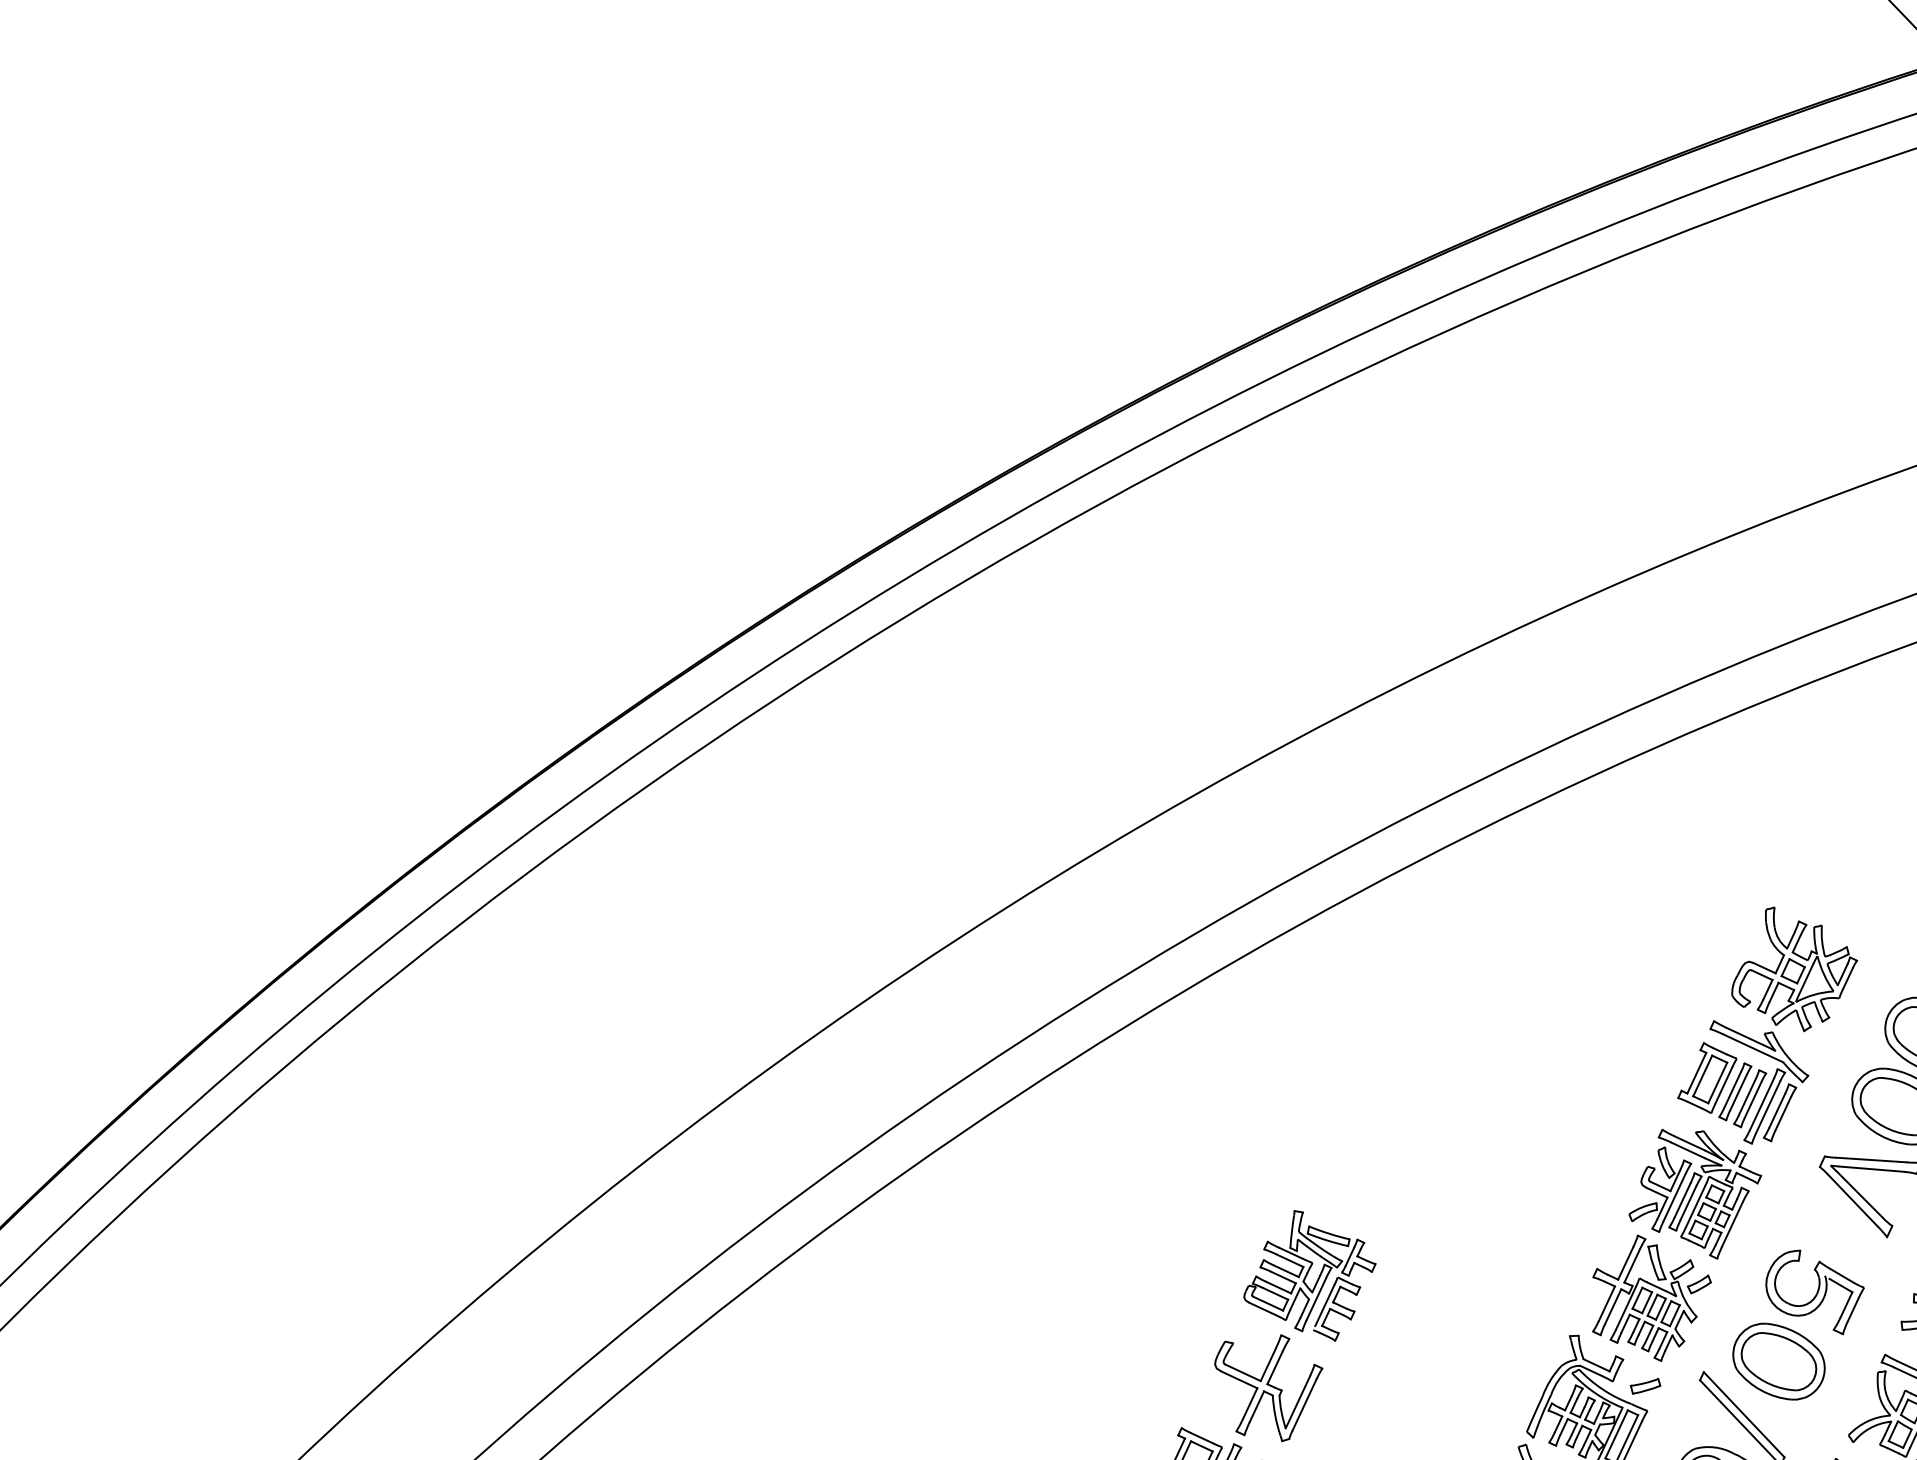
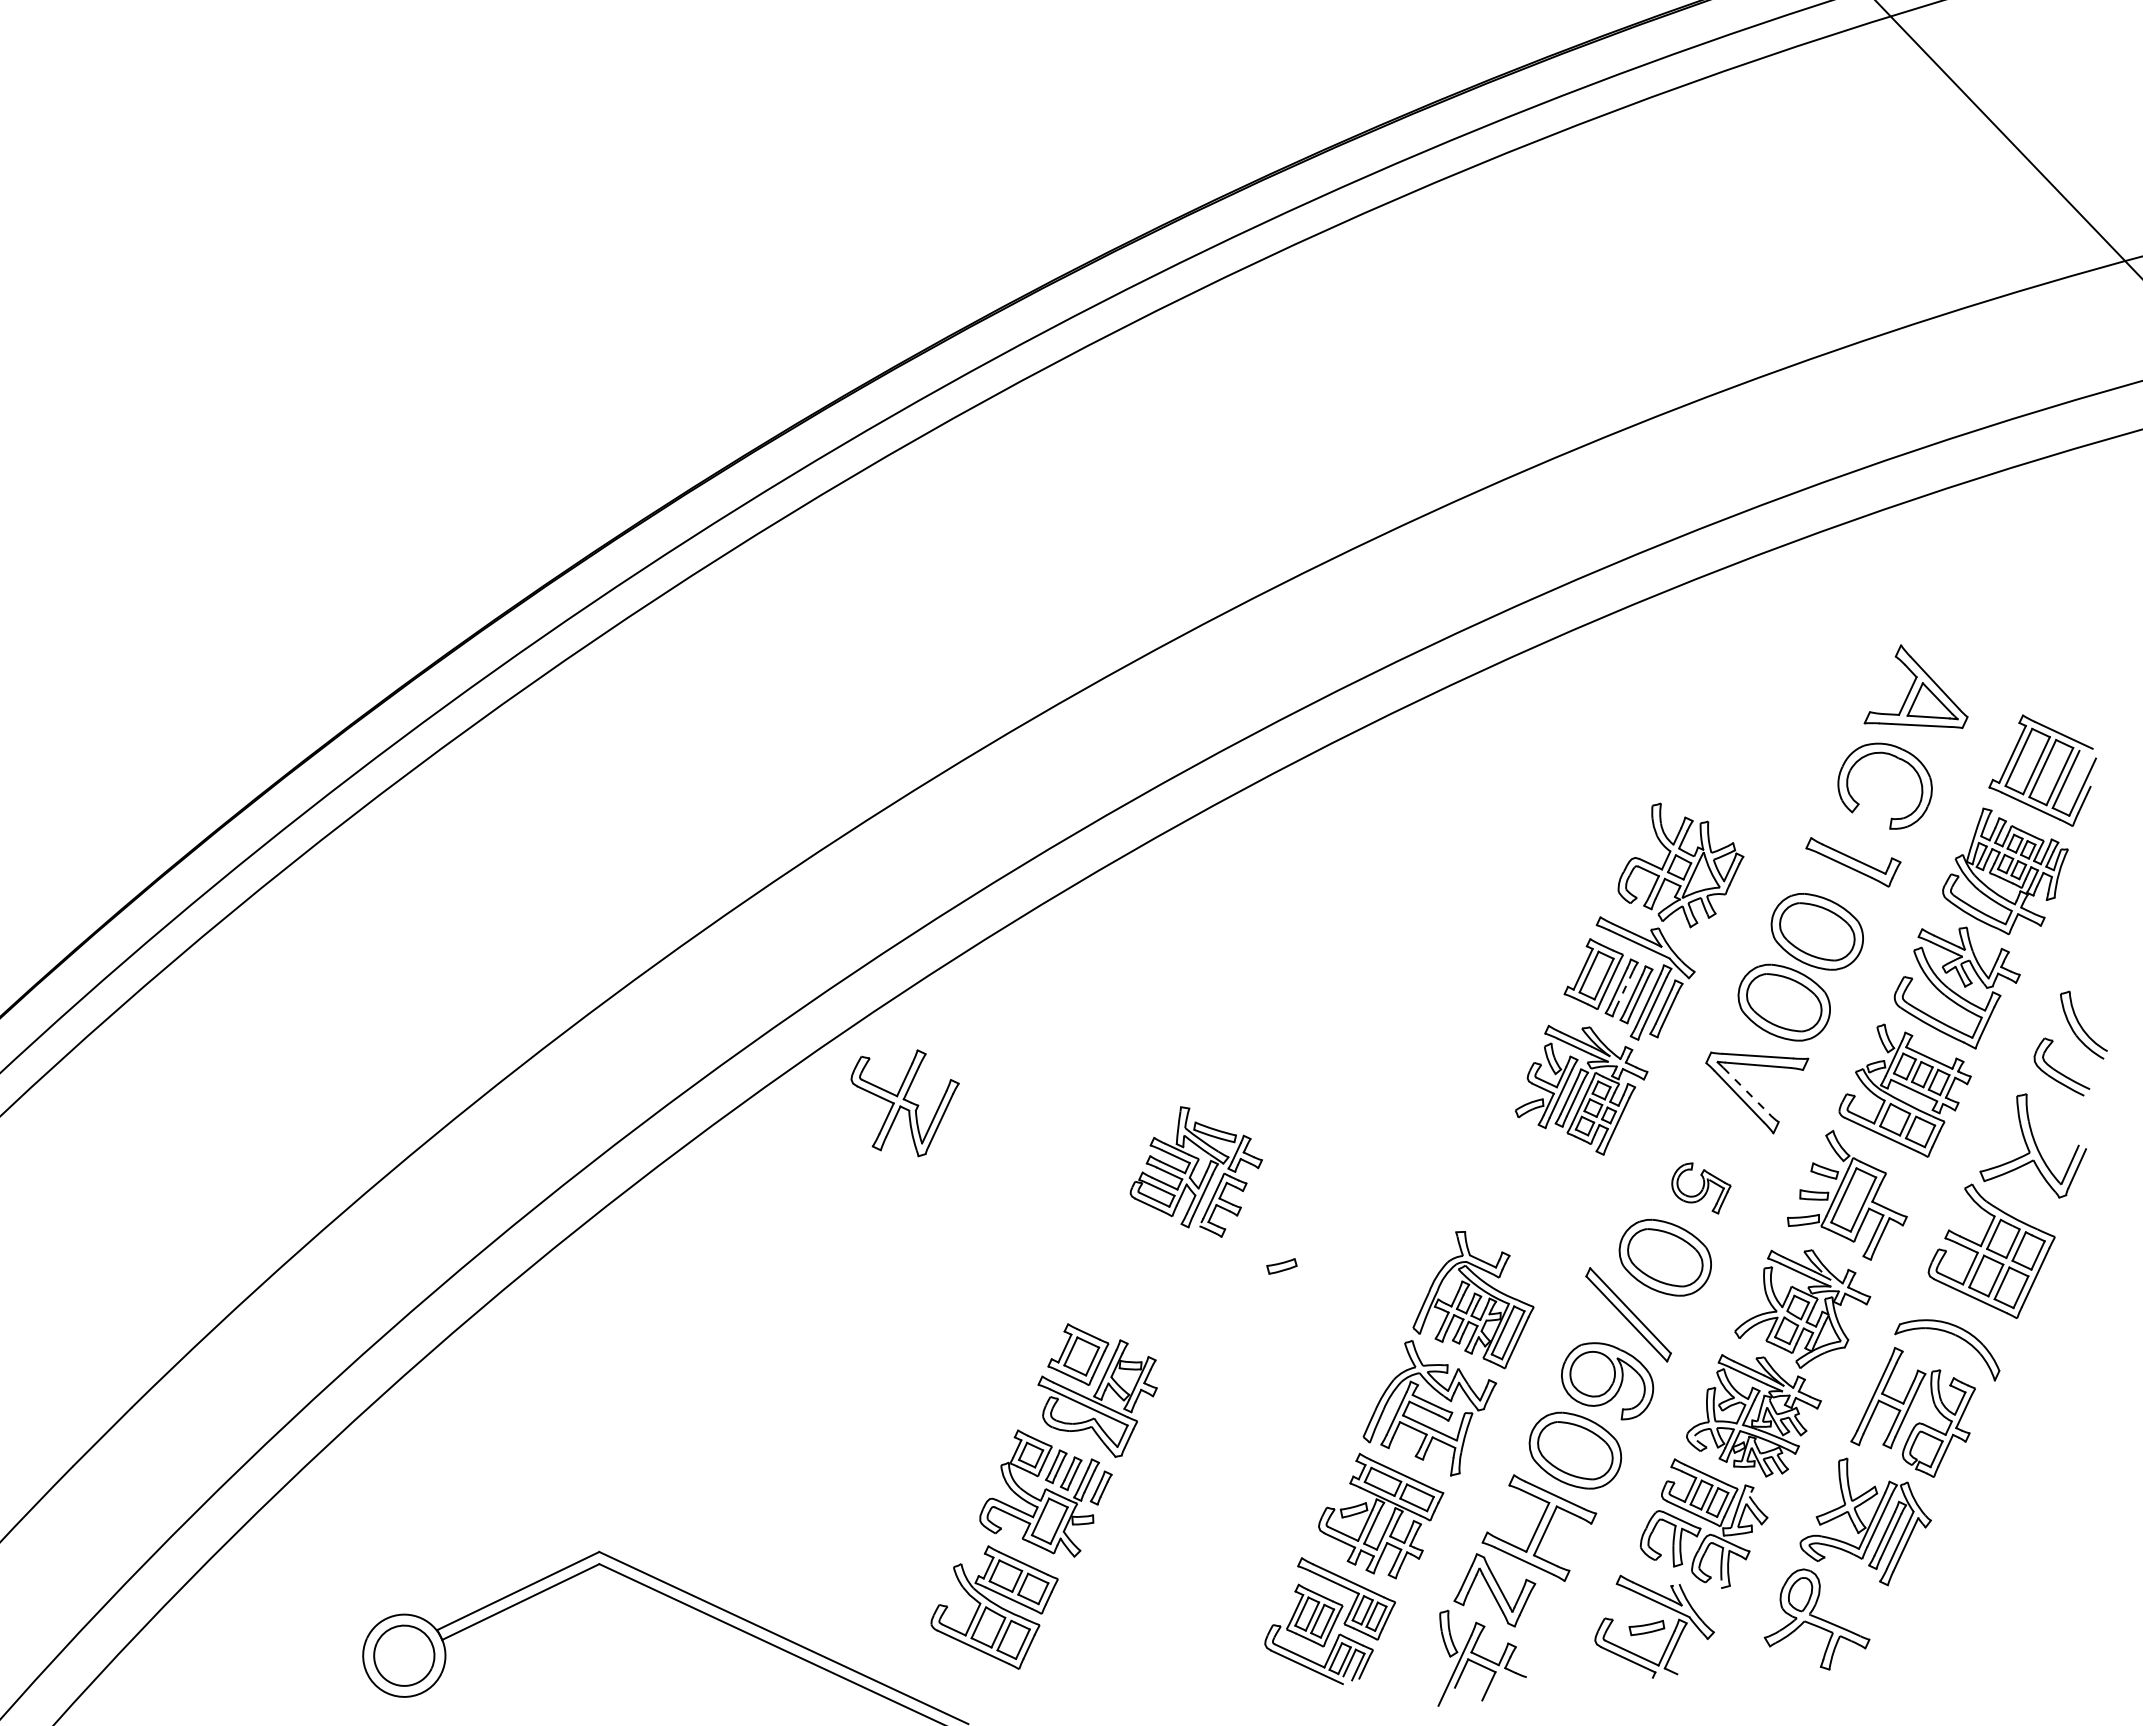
line: (1738, 1092) -> (1624, 988), solid -> dashed
line: (1860, 1194) -> (1746, 1090), solid -> dashed
part: (1815, 1292) -> (1701, 1188), size x0.6
part: (1652, 1298) -> (1538, 1194), removed
part: (1645, 1386) -> (1281, 1266), moved
part: (1268, 1388) -> (904, 1103), moved

